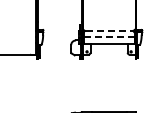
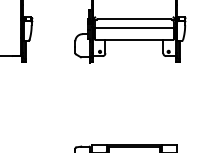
line: (109, 30) -> (135, 18), dashed -> solid
line: (108, 36) -> (133, 27), dashed -> solid

